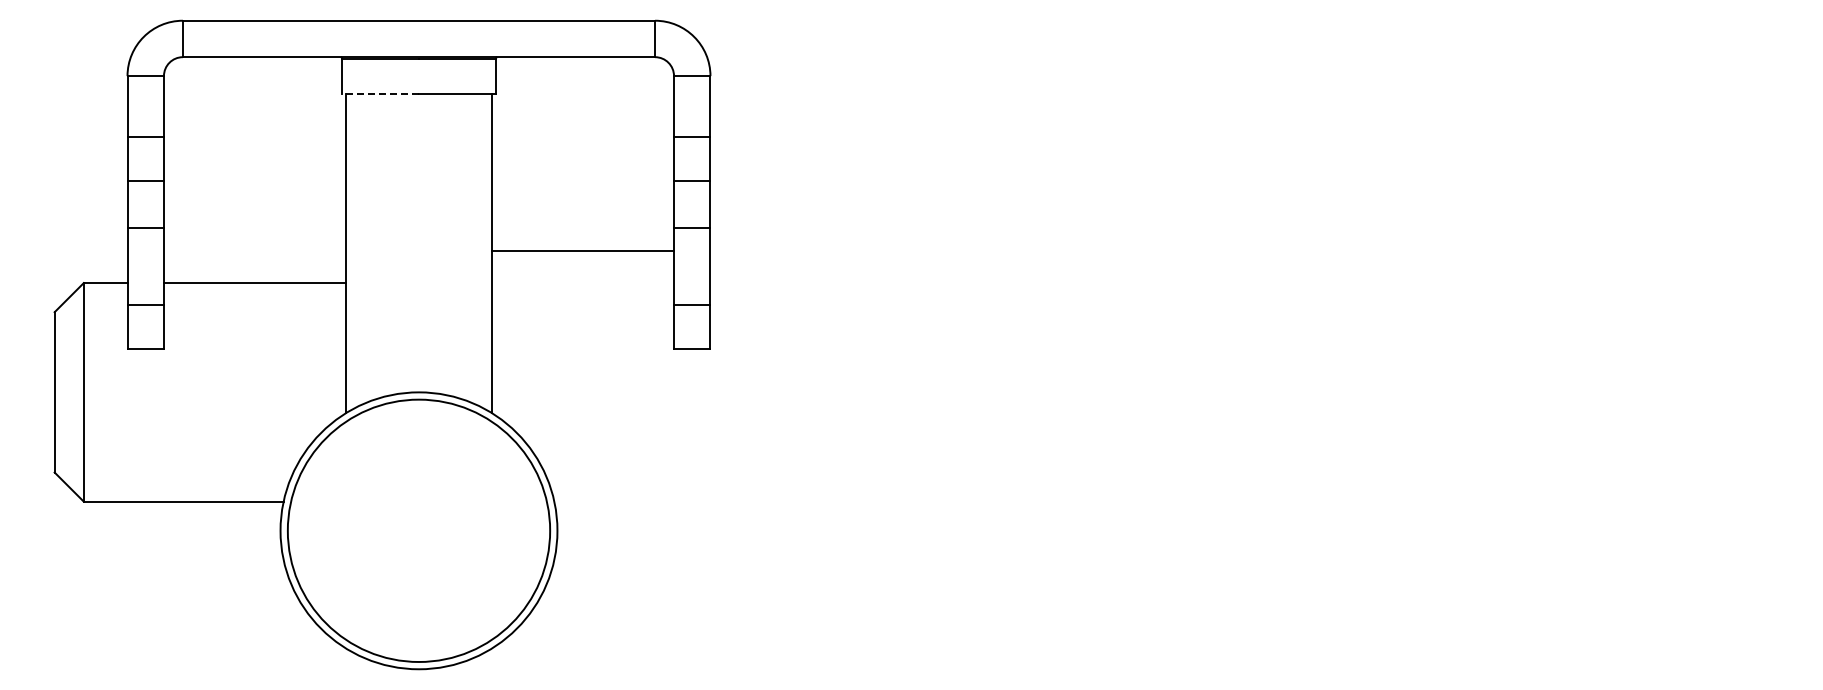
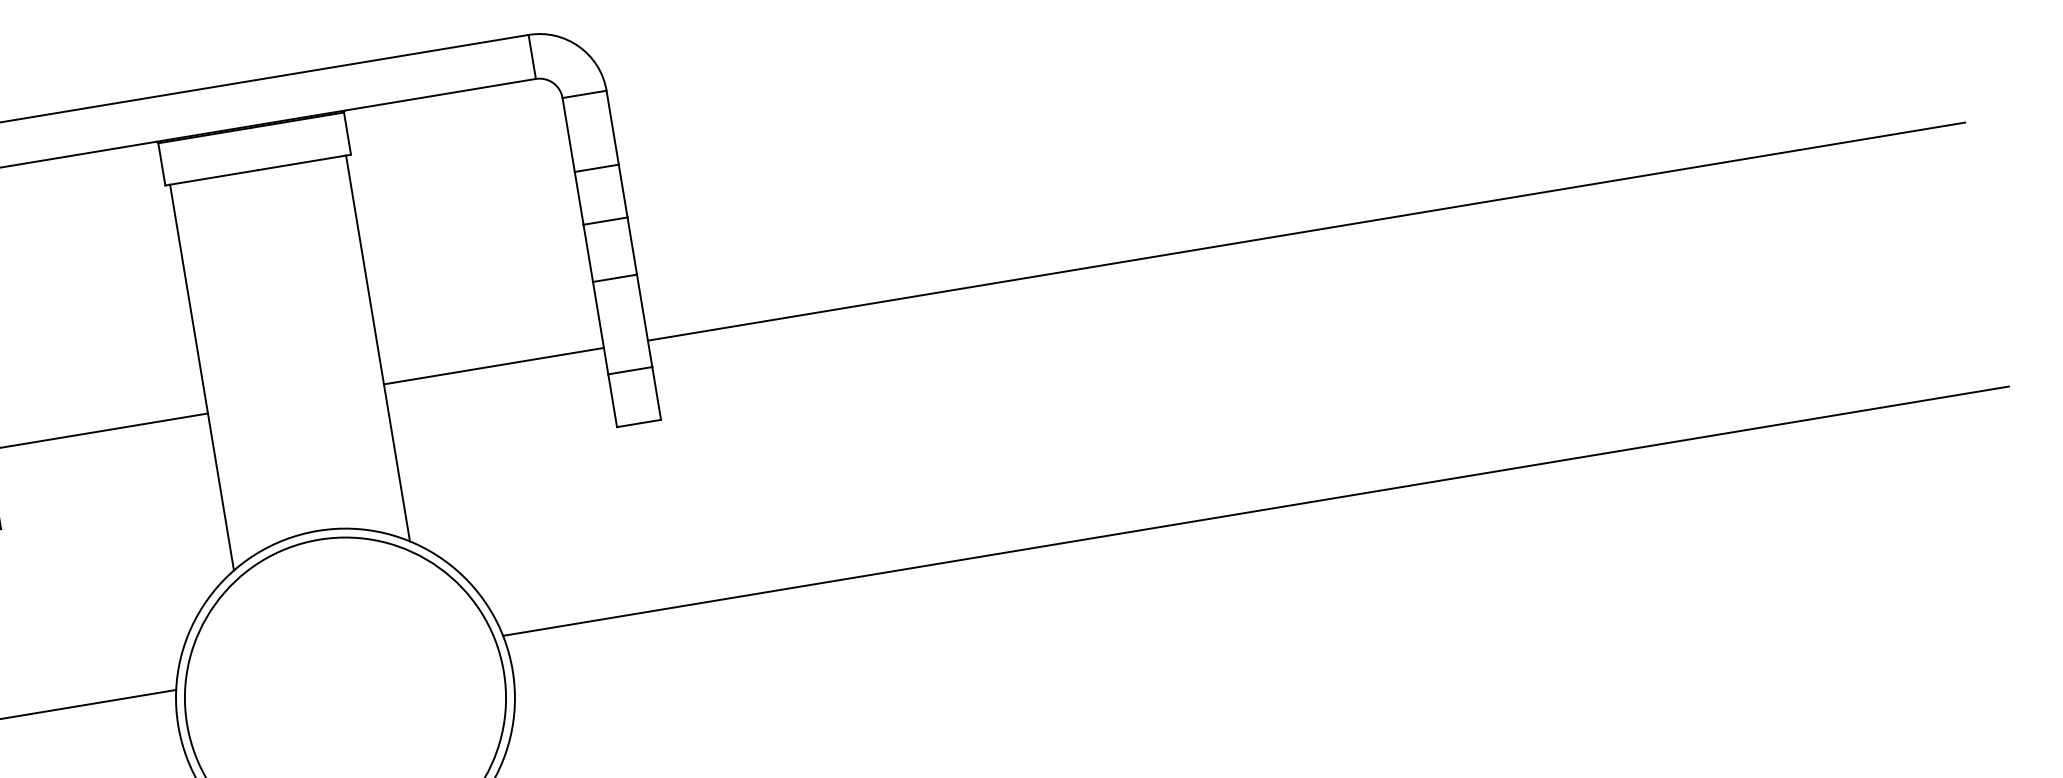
line: (380, 93) -> (211, 177), dashed -> solid
line: (582, 251) -> (493, 366), moved
line: (1255, 283) -> (1306, 232), added
line: (1177, 501) -> (1255, 511), added

